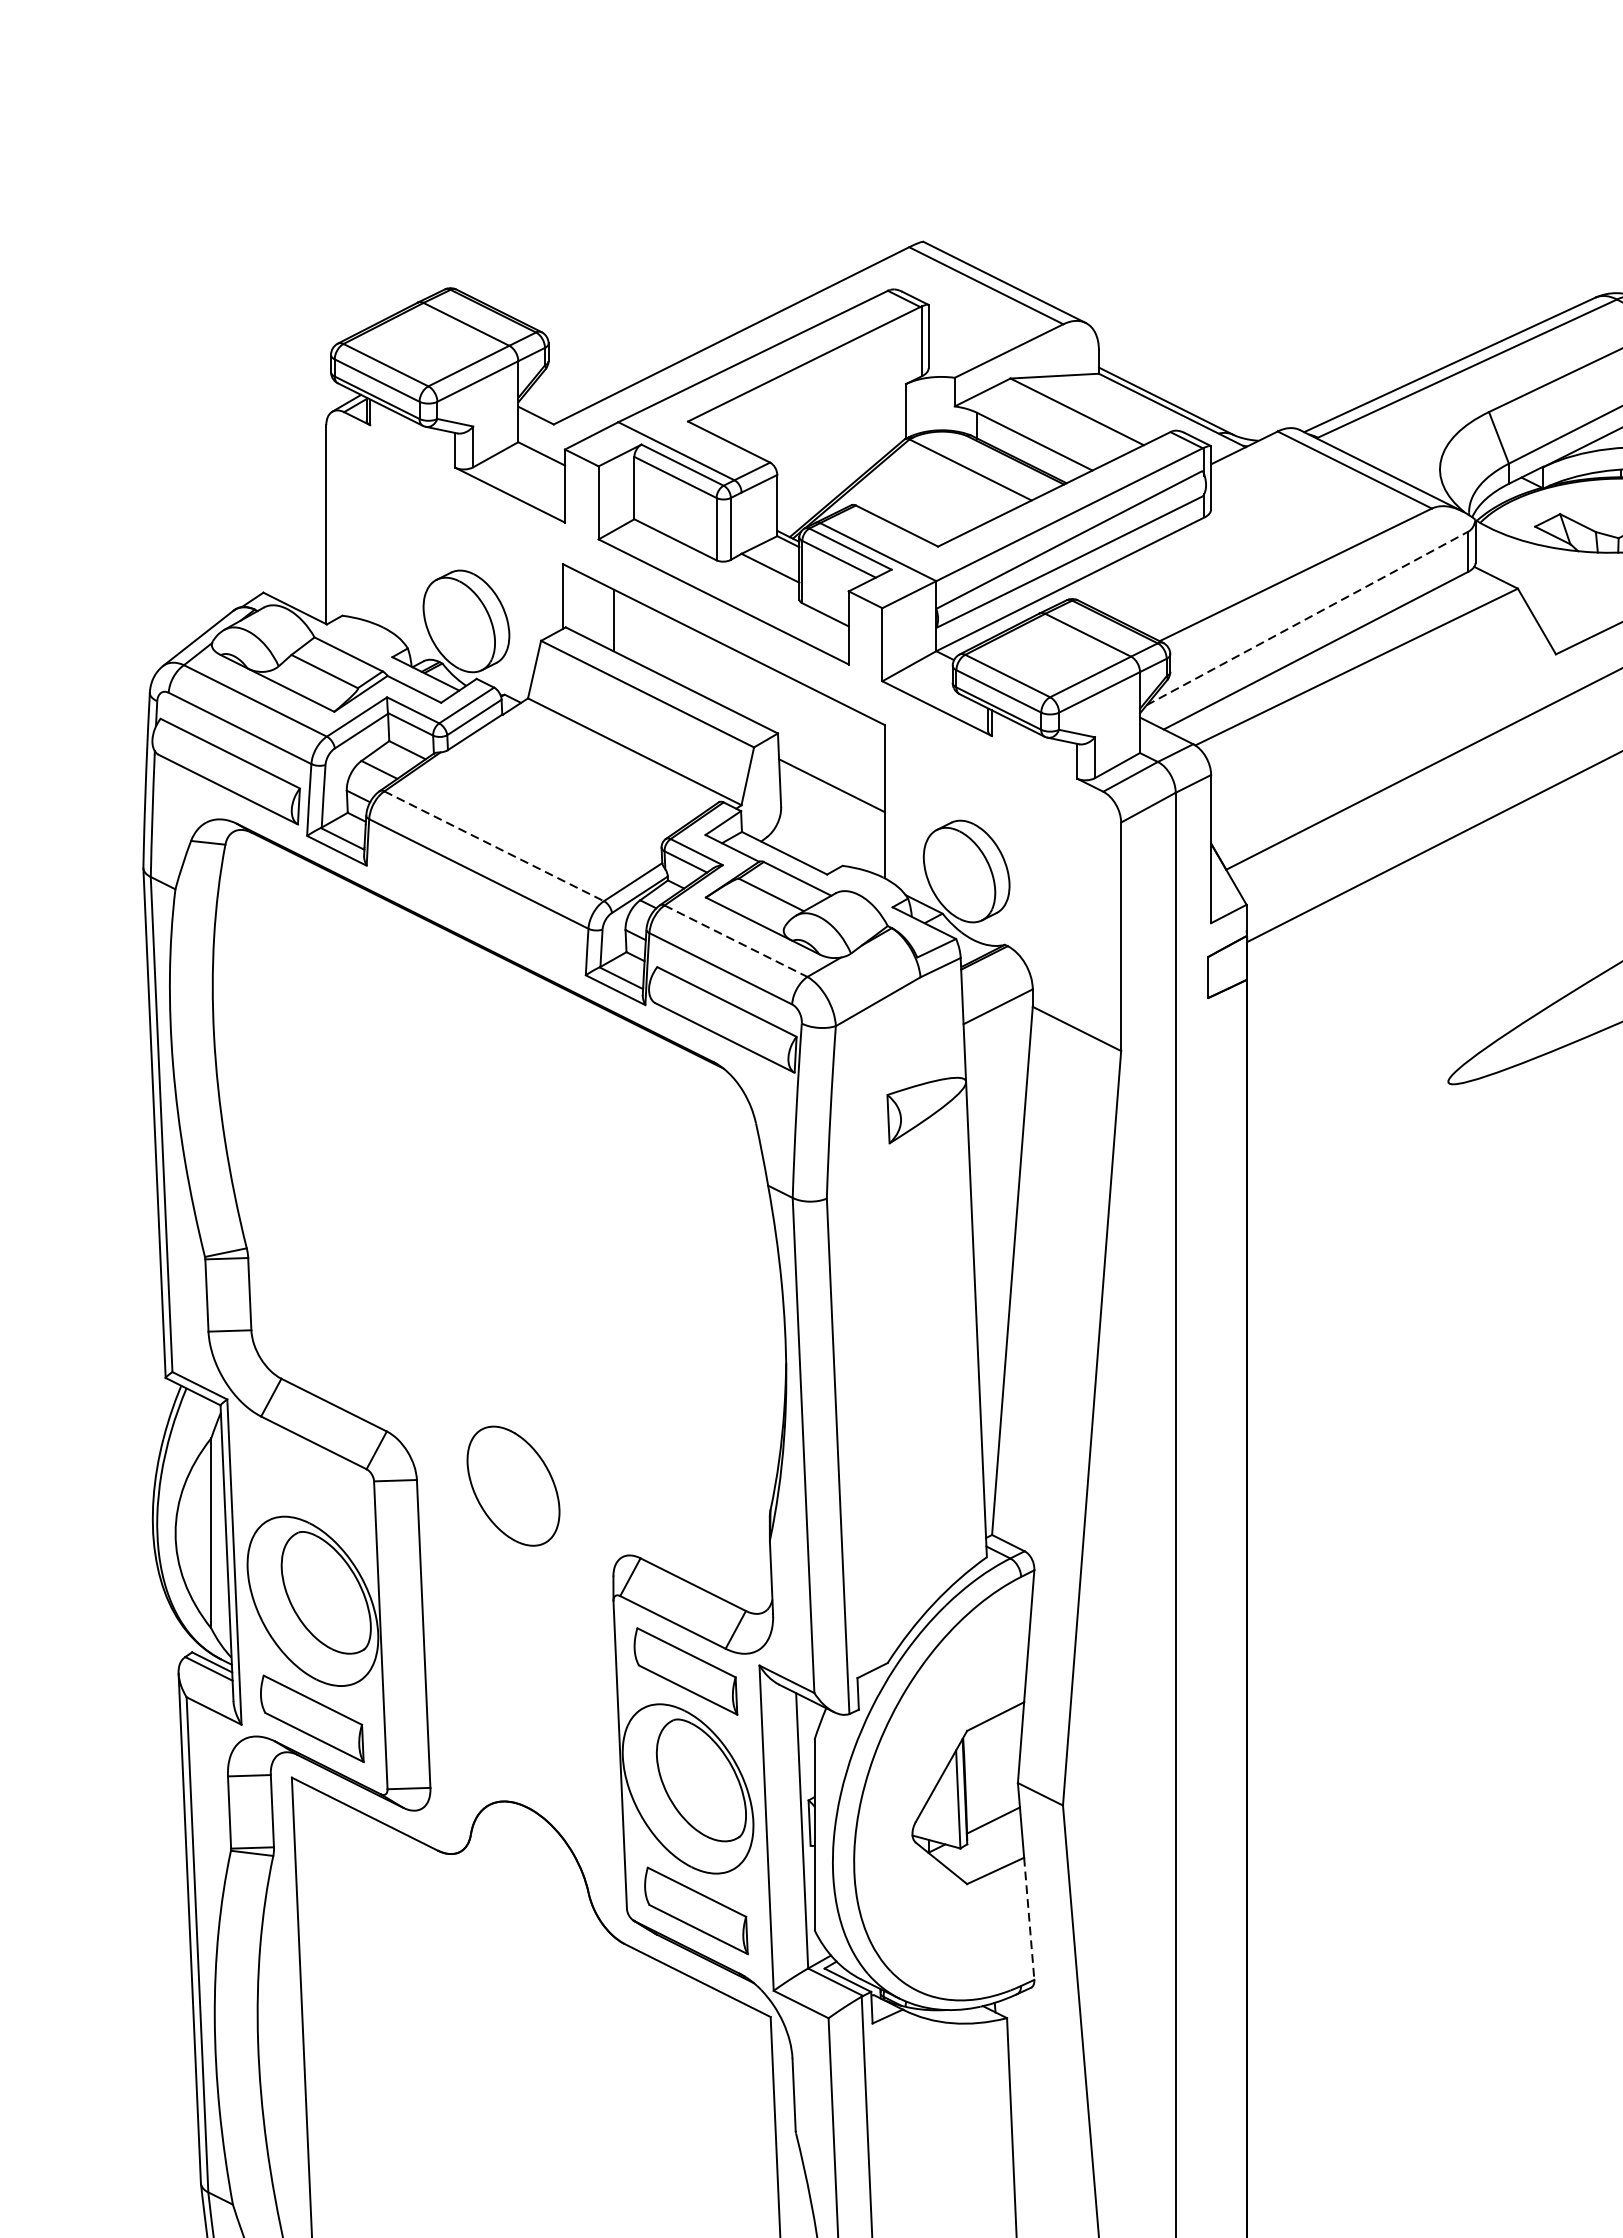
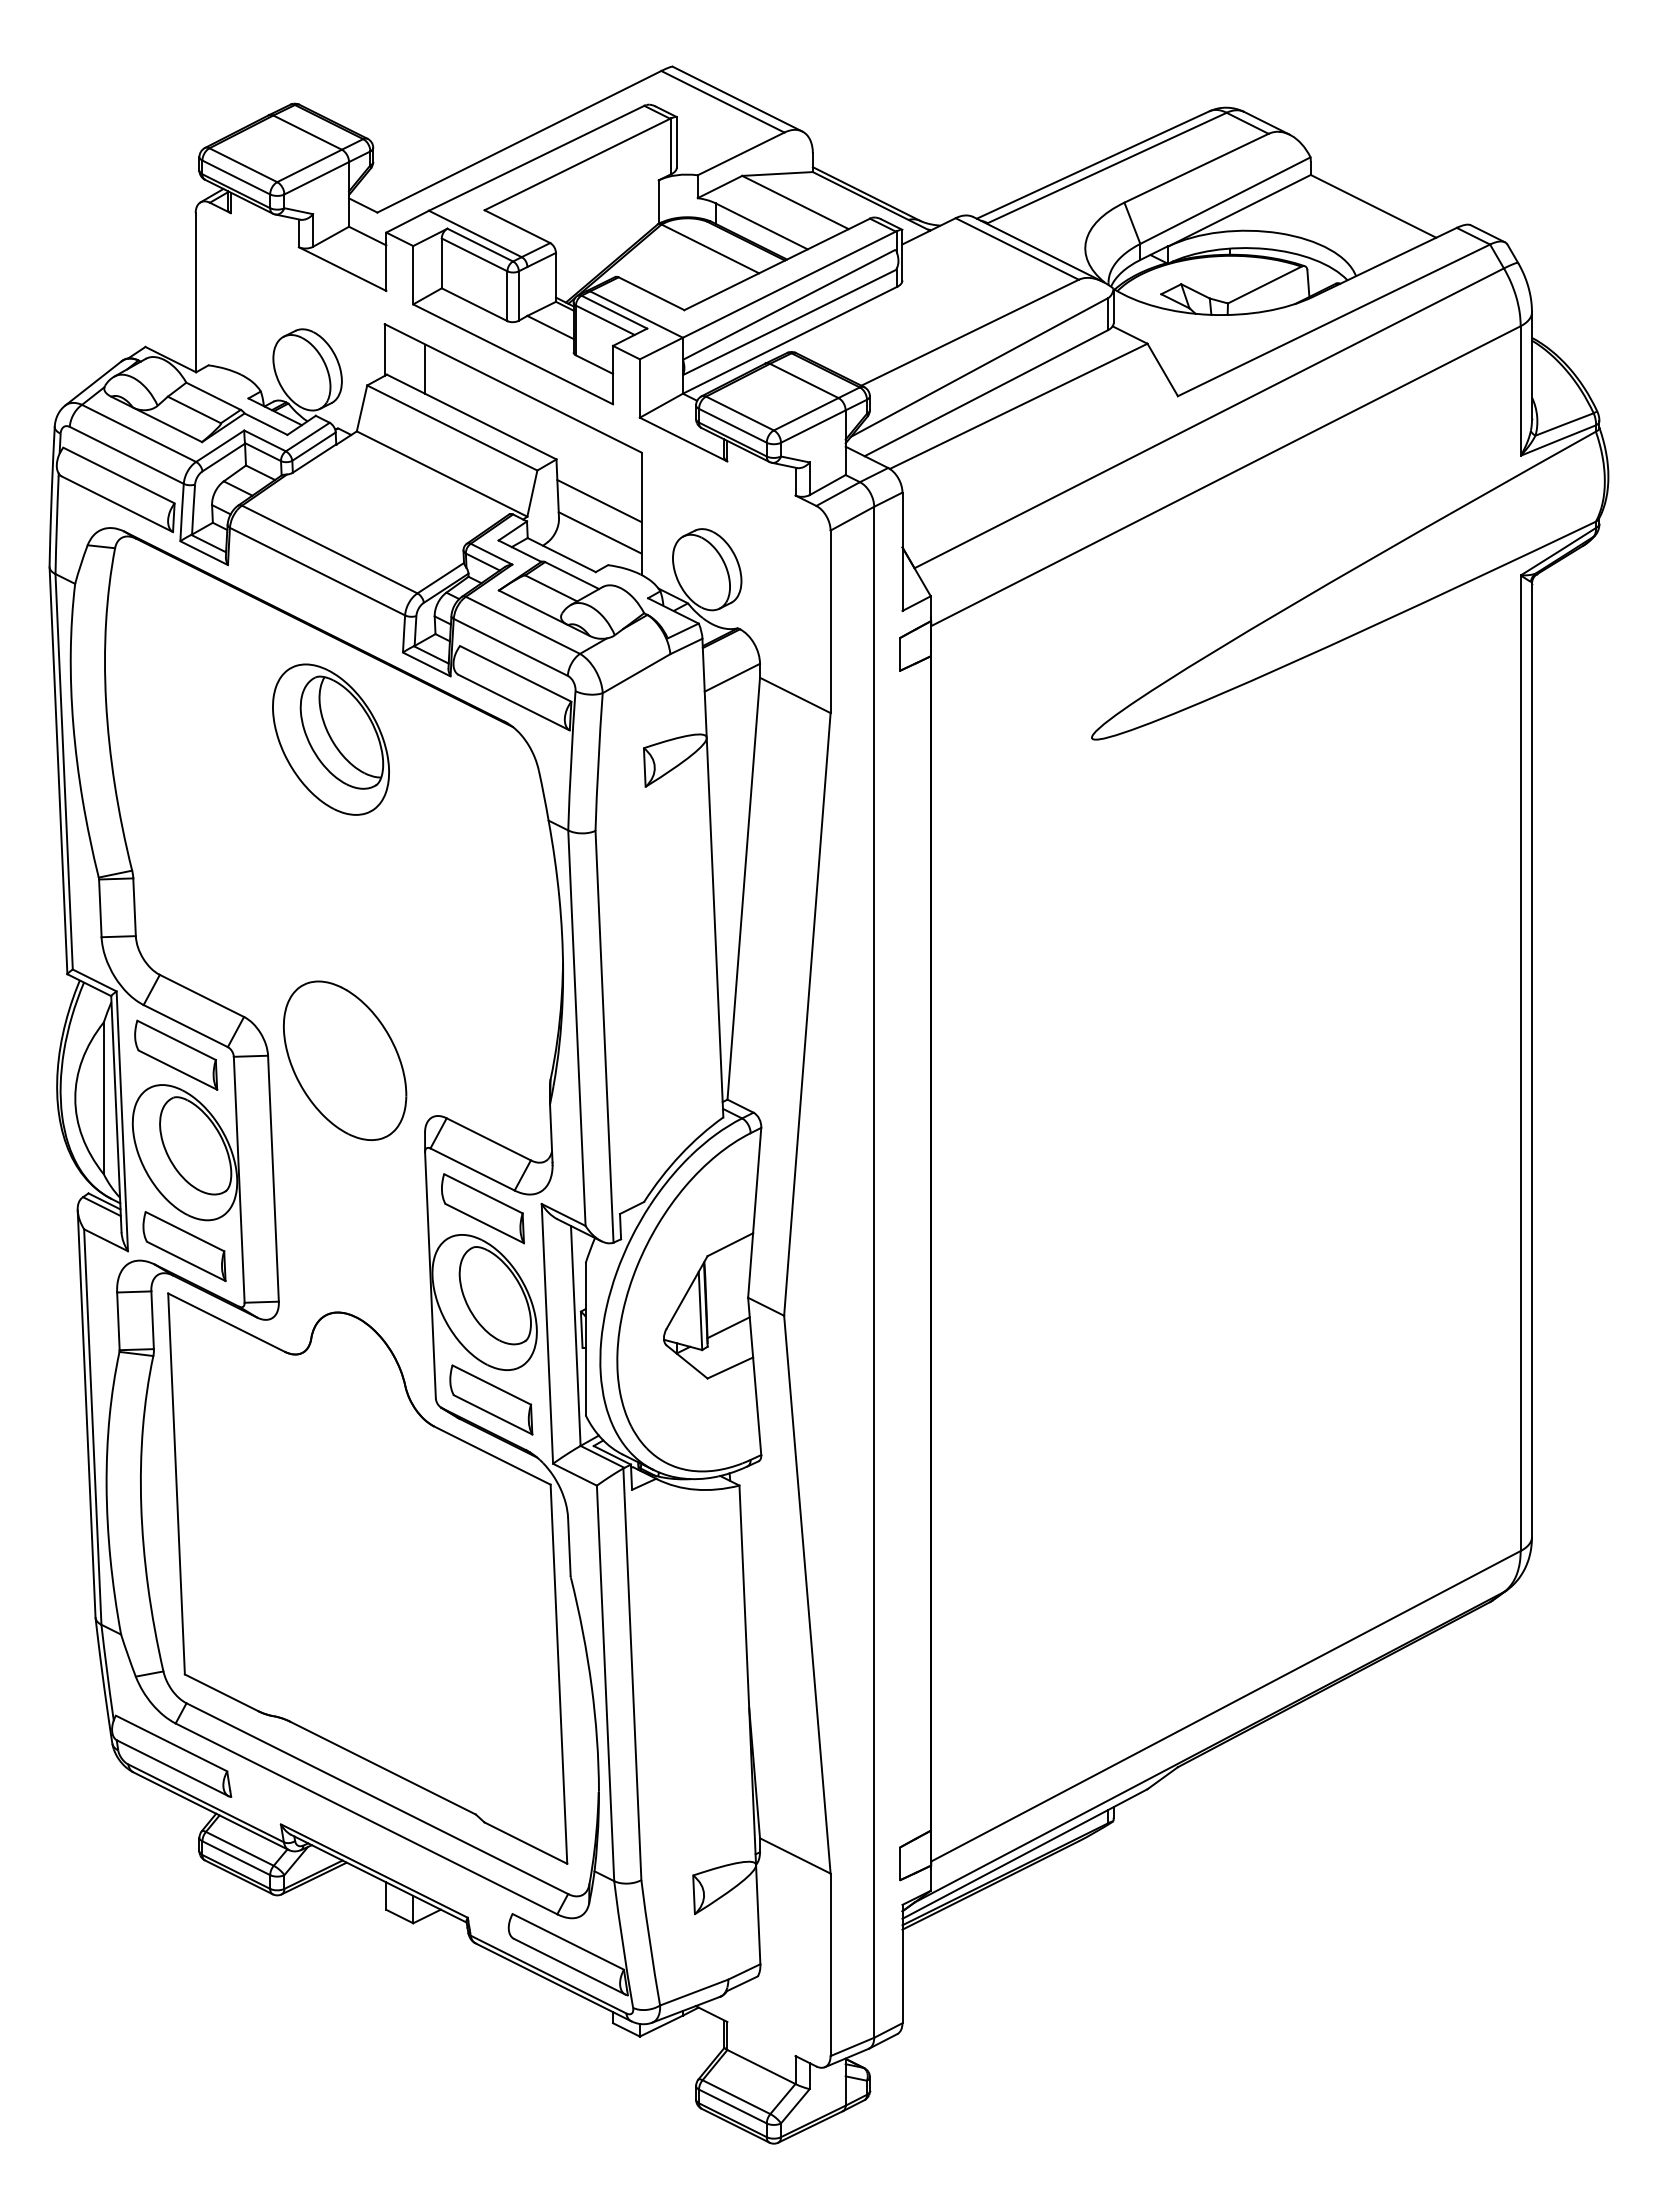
line: (1307, 618) -> (979, 367), dashed -> solid
line: (831, 824) -> (599, 532), added
line: (495, 846) -> (330, 549), dashed -> solid
line: (735, 941) -> (522, 625), dashed -> solid
part: (495, 1084) -> (330, 739), added
part: (302, 1478) -> (176, 1054), added
part: (513, 1485) -> (345, 1060), size x1.67
line: (1029, 1919) -> (757, 1406), dashed -> solid

